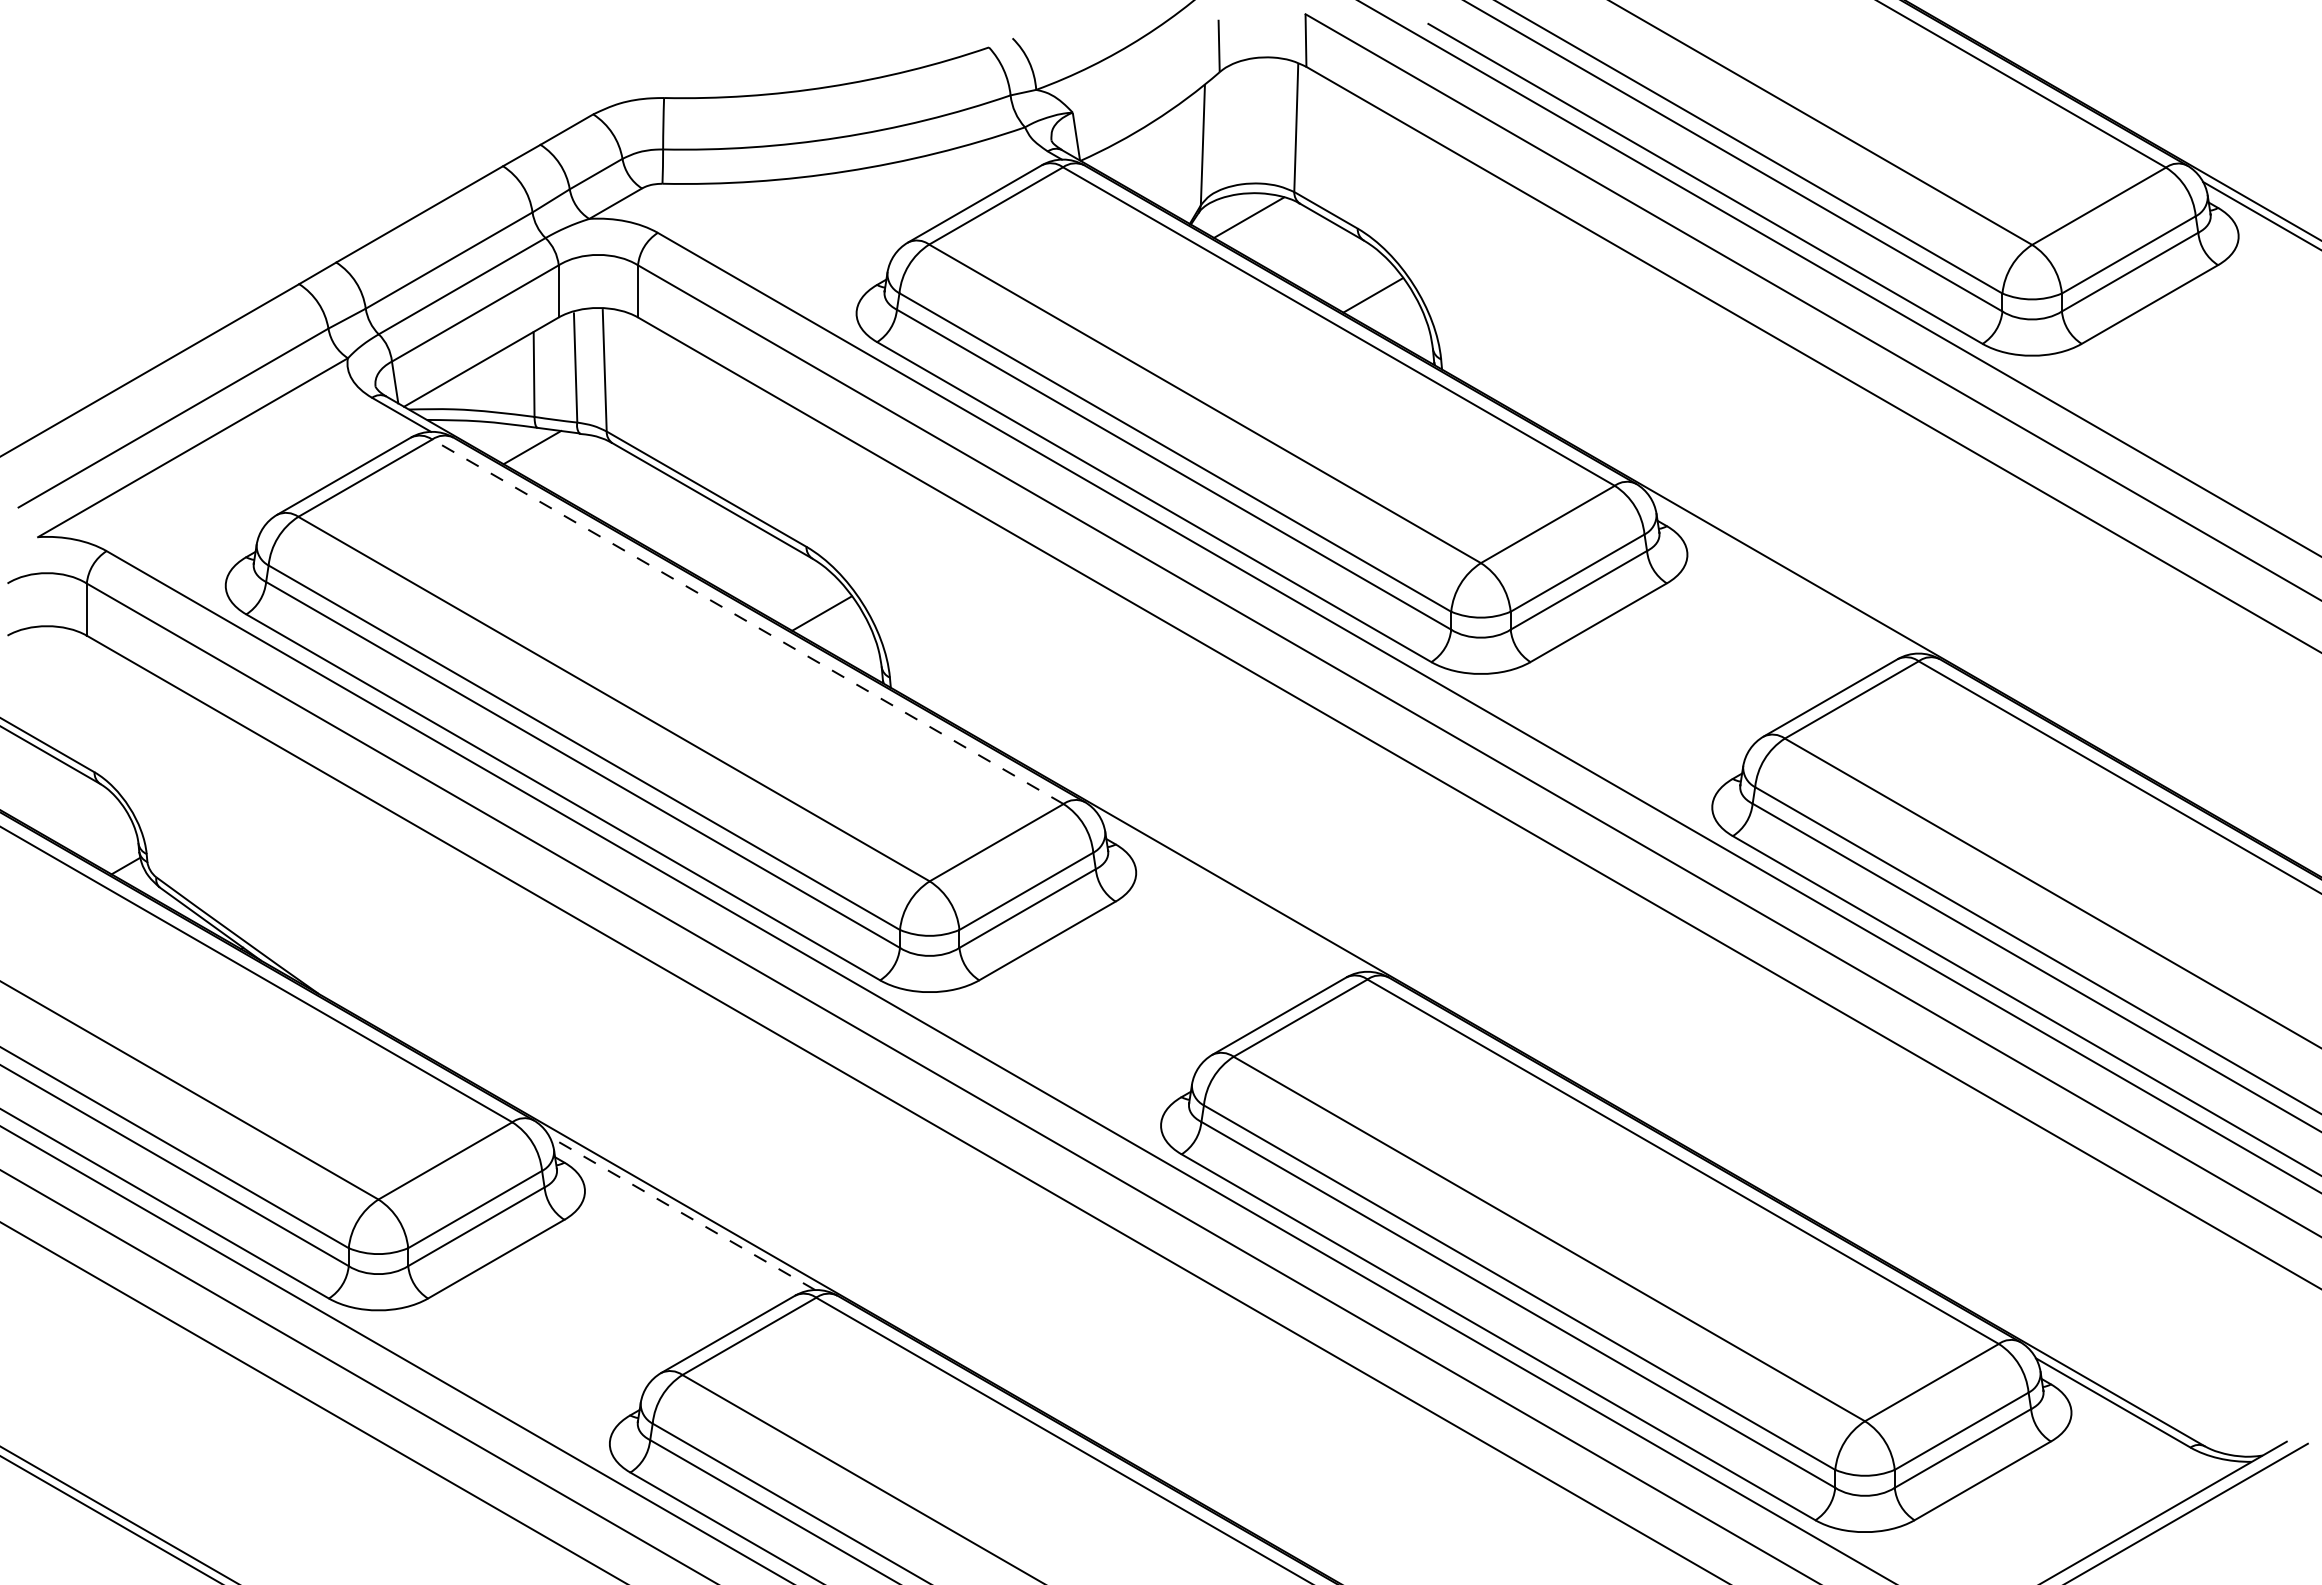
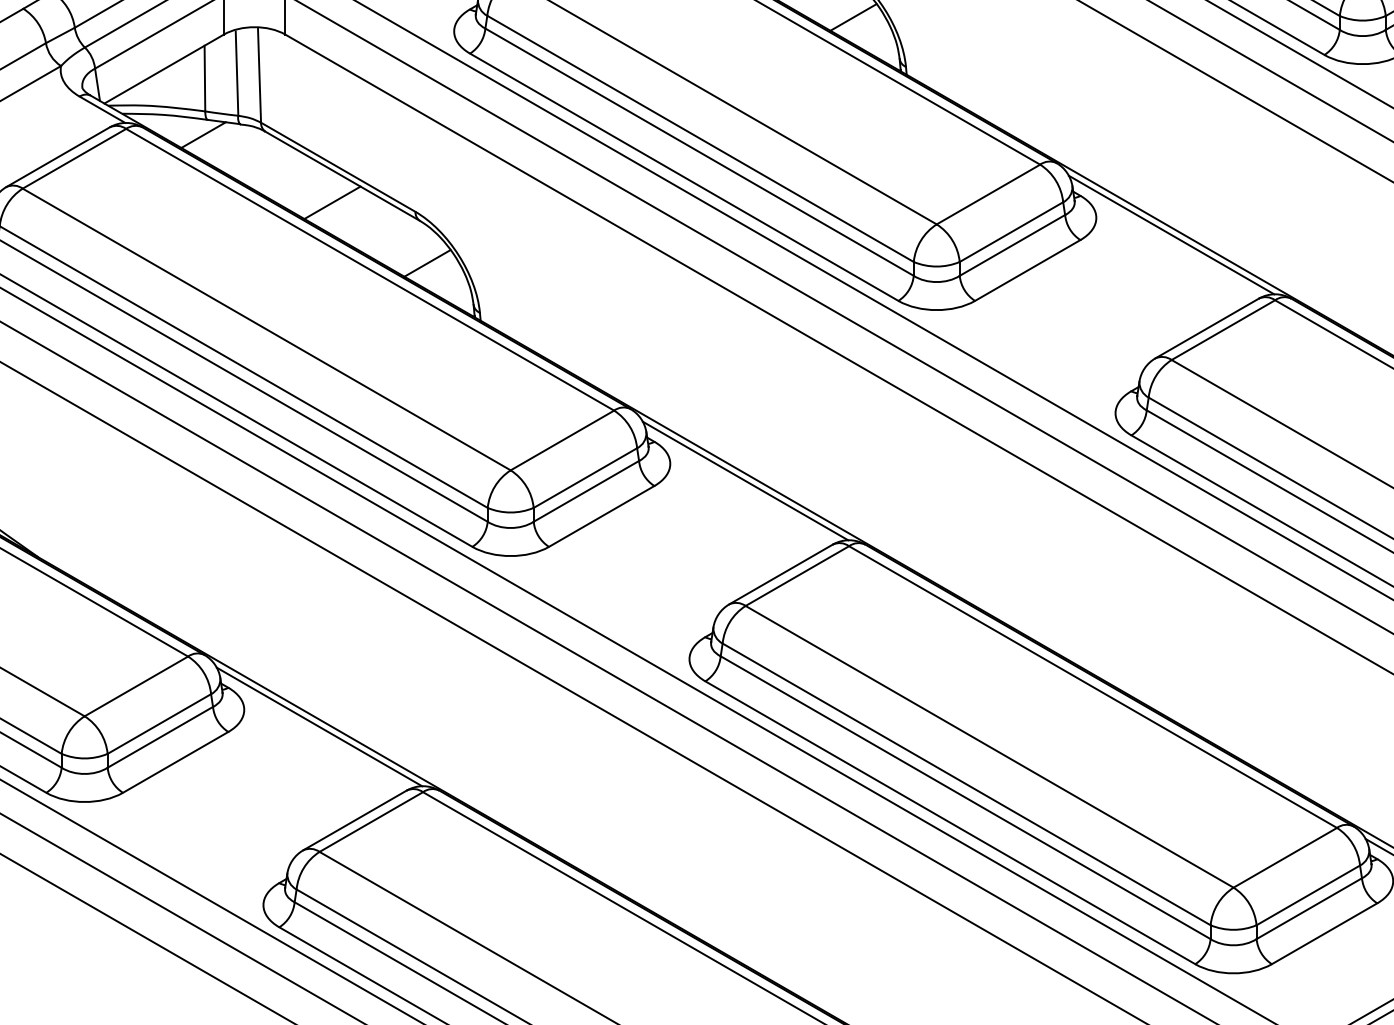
line: (698, 535) -> (331, 203), added
line: (1784, 576) -> (1171, 234), added
line: (747, 621) -> (369, 269), dashed -> solid
line: (1233, 894) -> (745, 480), added
line: (681, 1213) -> (318, 727), dashed -> solid

